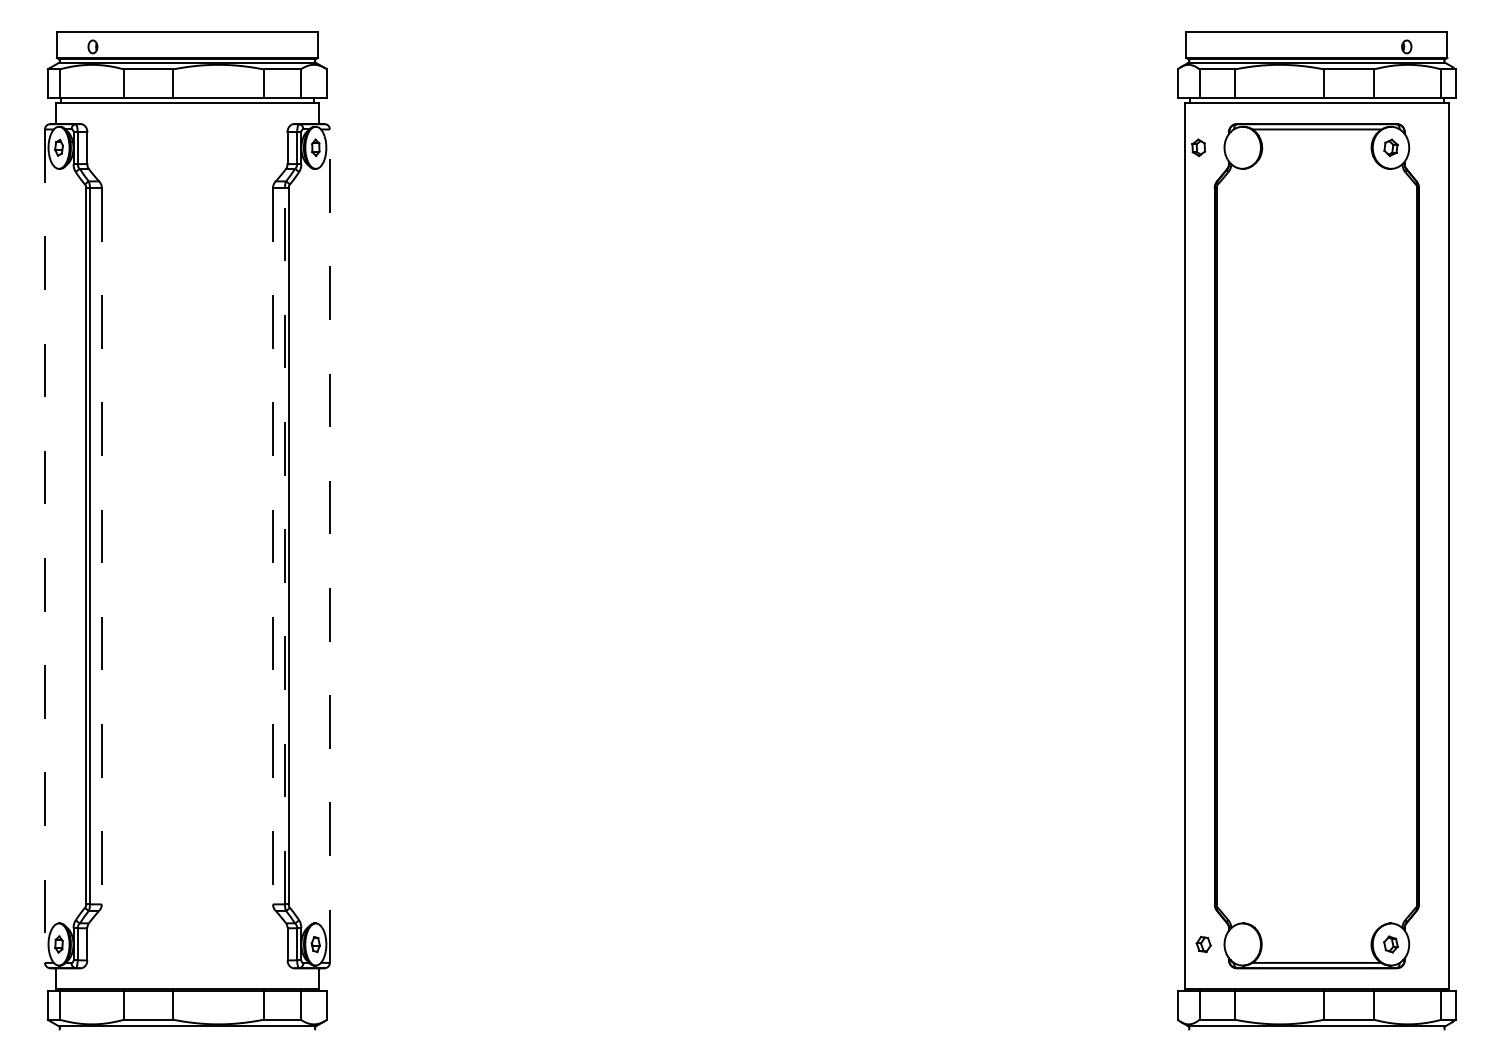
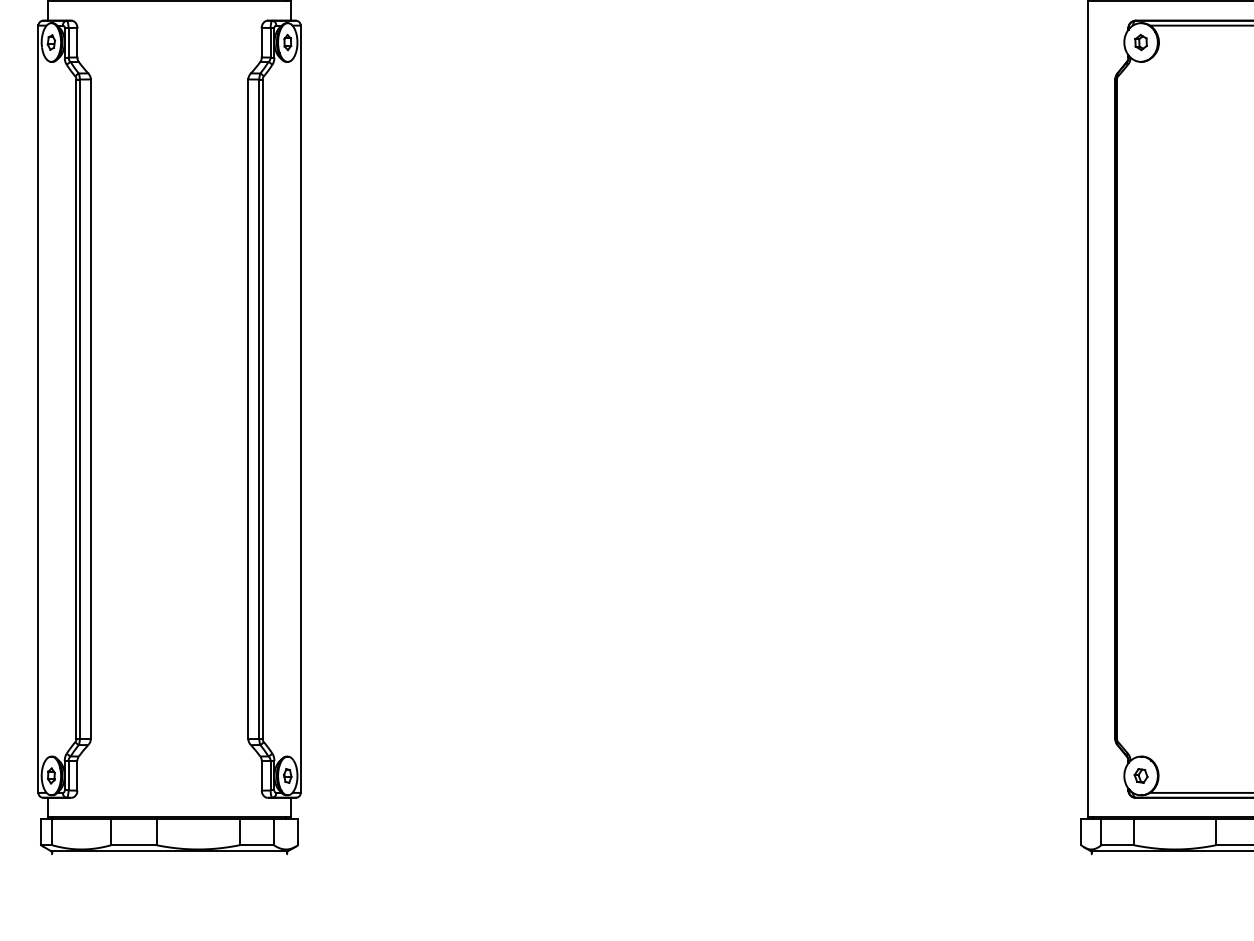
part: (1198, 147) -> (1140, 42), moved
line: (284, 545) -> (258, 408), dashed -> solid
line: (45, 546) -> (38, 409), dashed -> solid
line: (101, 546) -> (90, 409), dashed -> solid
line: (273, 546) -> (248, 409), dashed -> solid
line: (329, 546) -> (300, 409), dashed -> solid
part: (1203, 944) -> (1140, 775), moved

